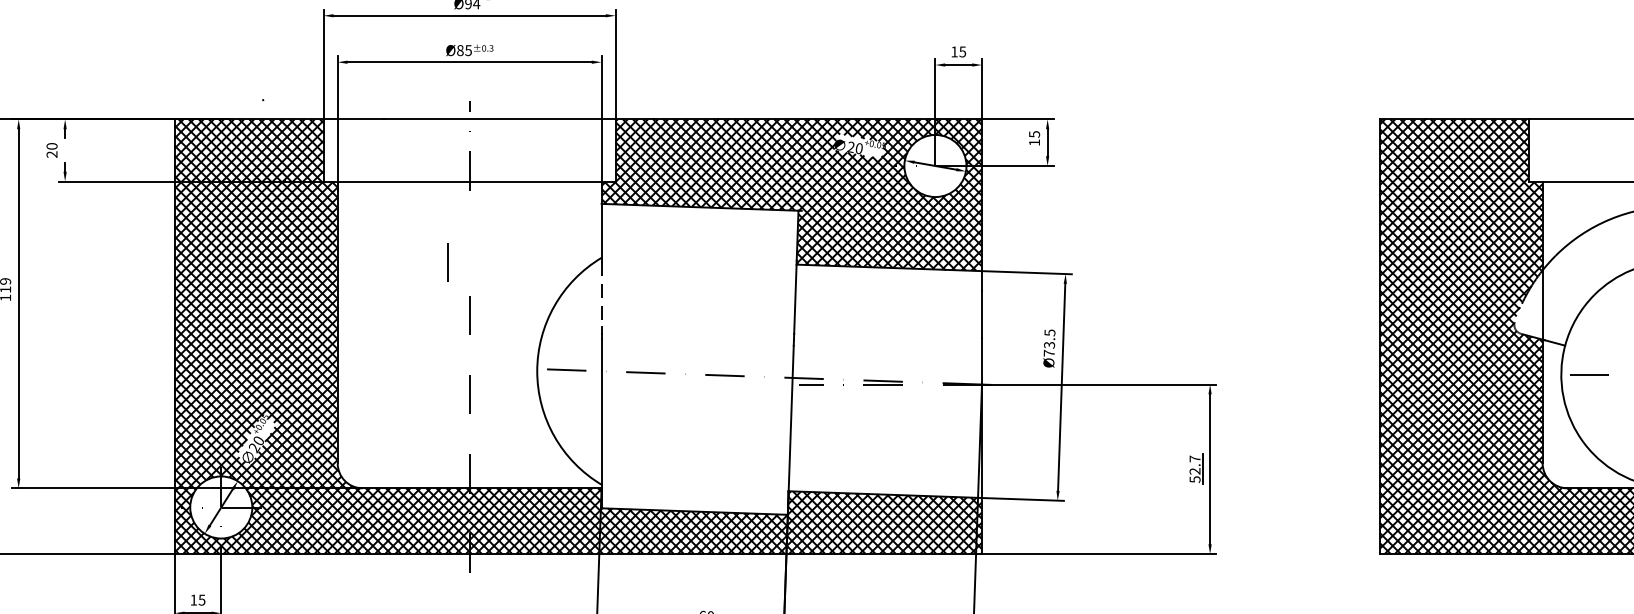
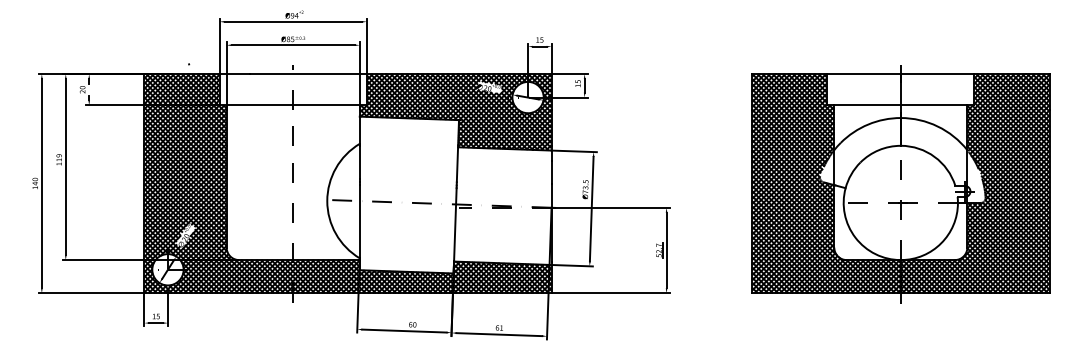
line: (446, 261) -> (292, 135), moved
line: (601, 294) -> (359, 162), dashed -> solid

